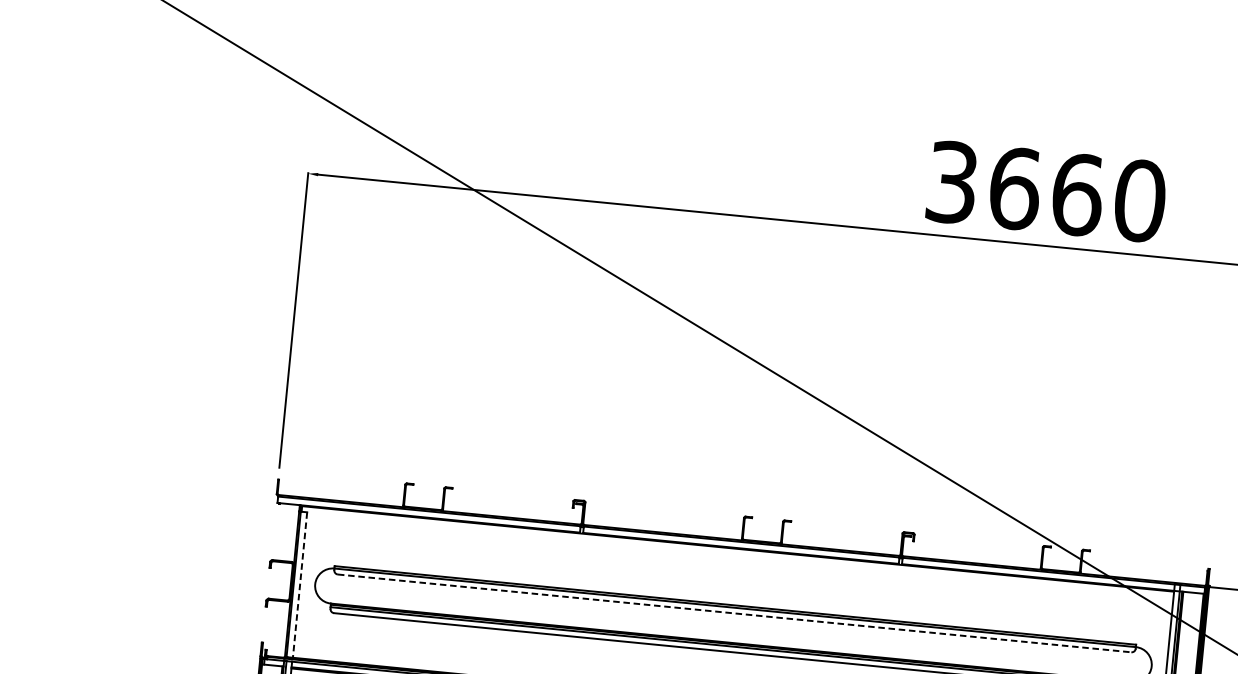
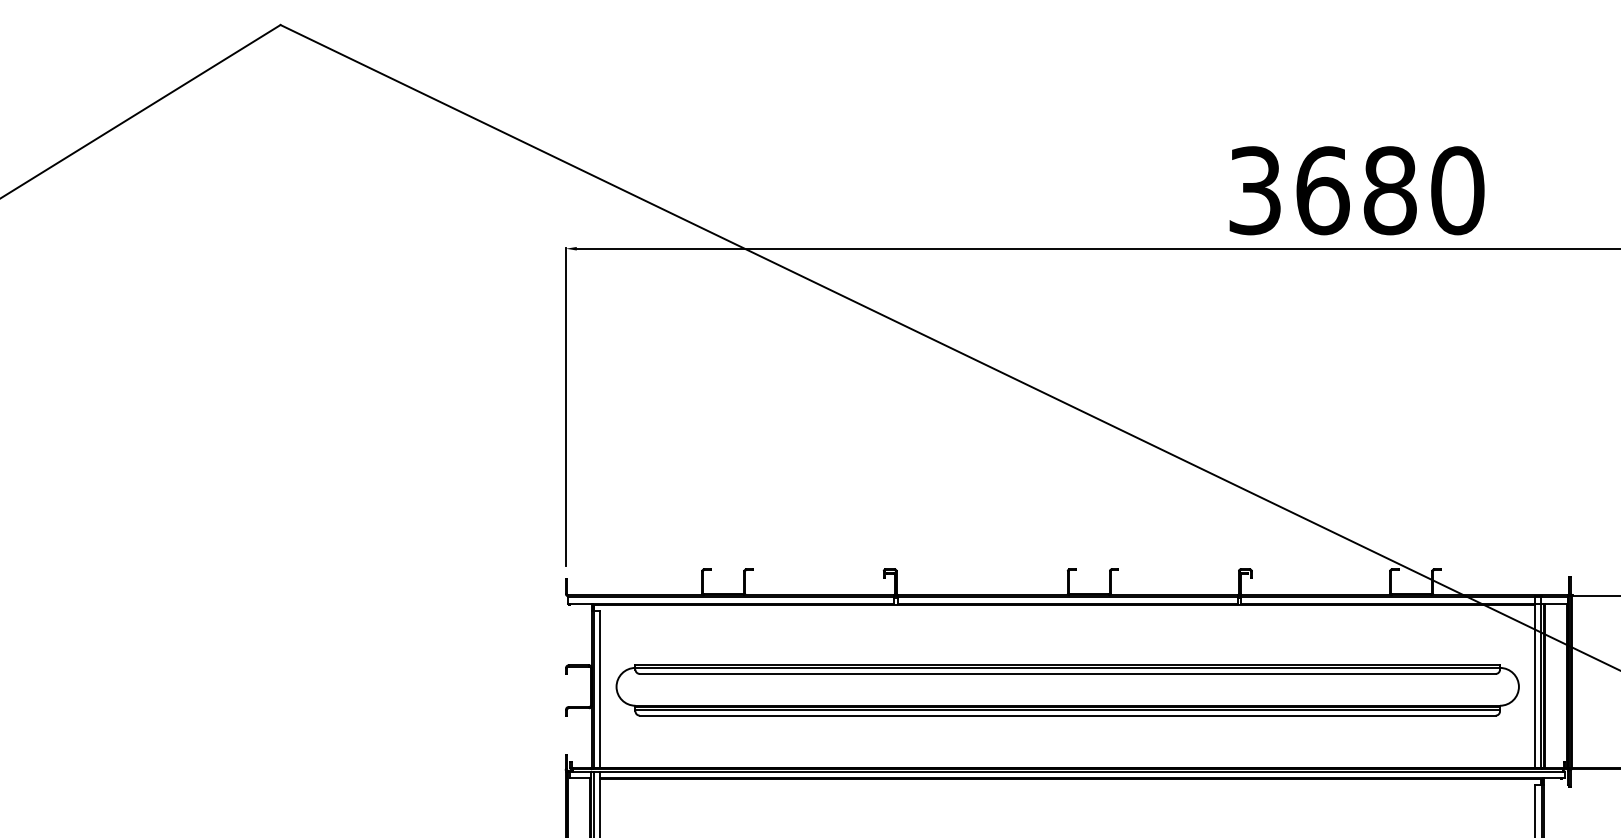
text: (1077, 194) -> (1390, 190), 3660 -> 3680
line: (300, 585) -> (600, 689), dashed -> solid
line: (734, 612) -> (1067, 673), dashed -> solid

